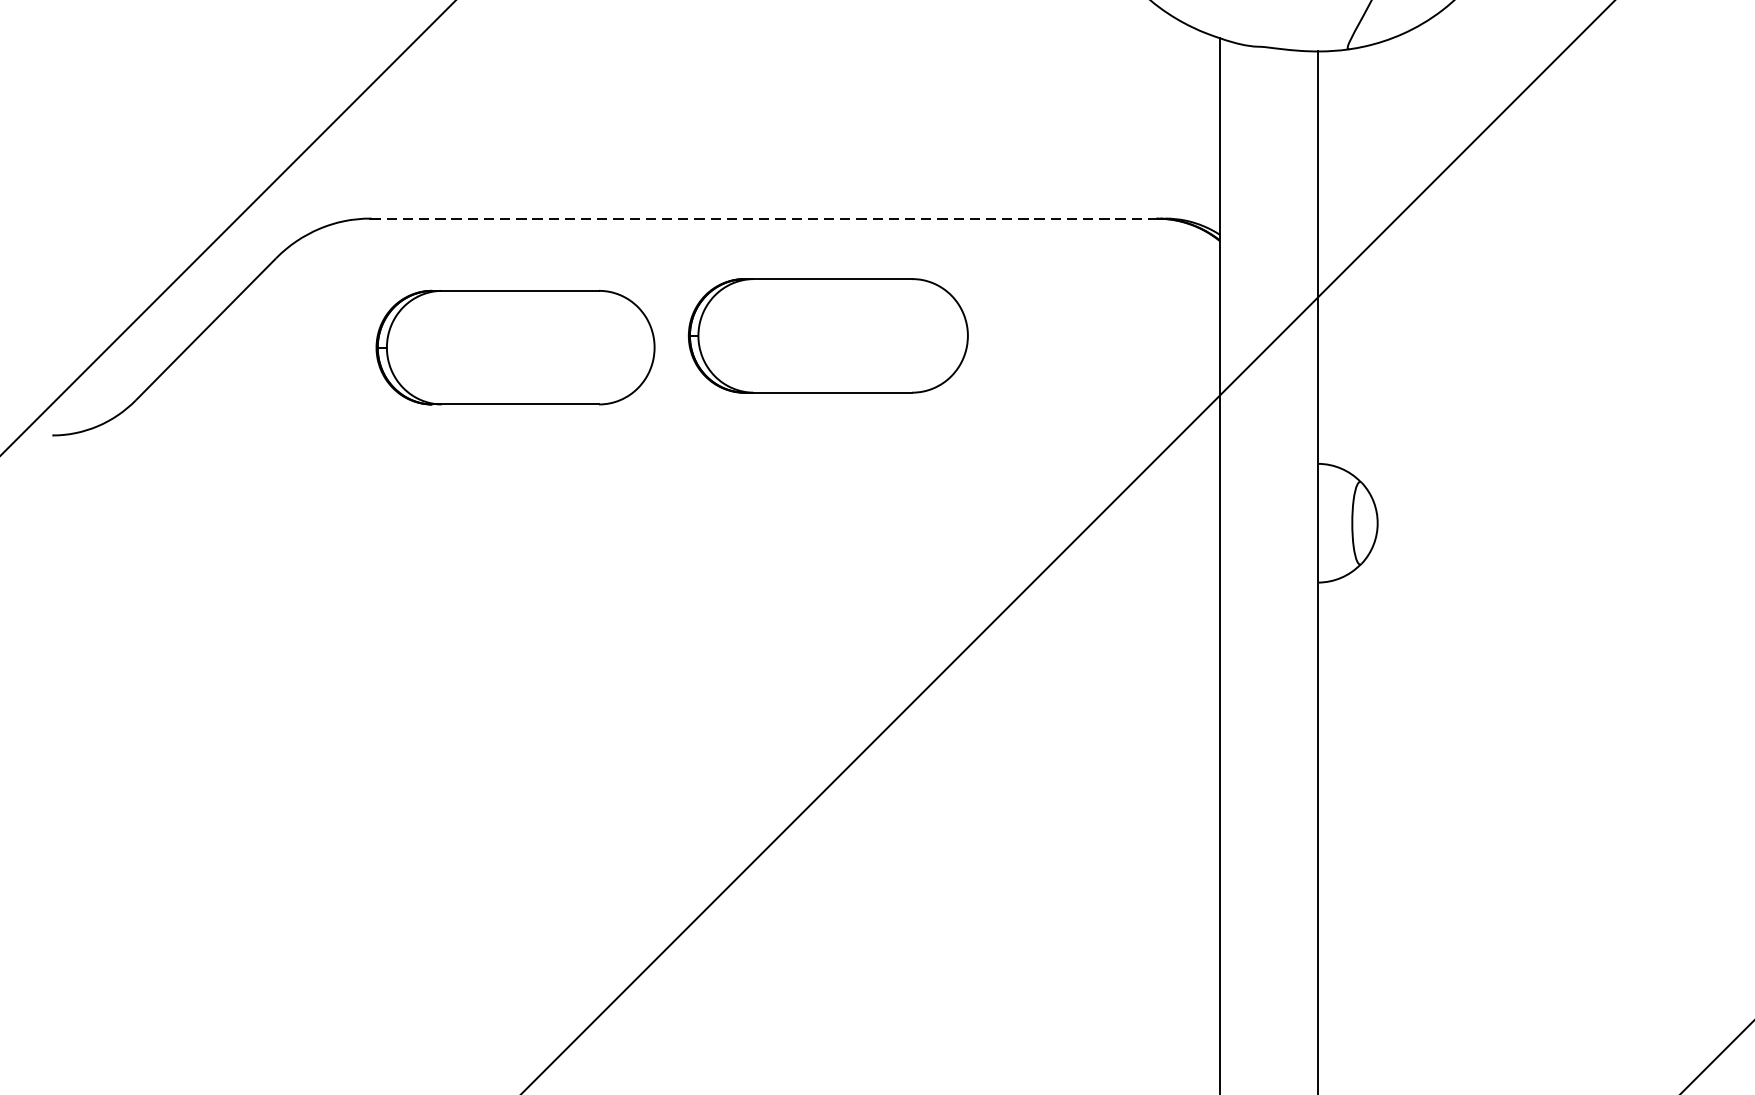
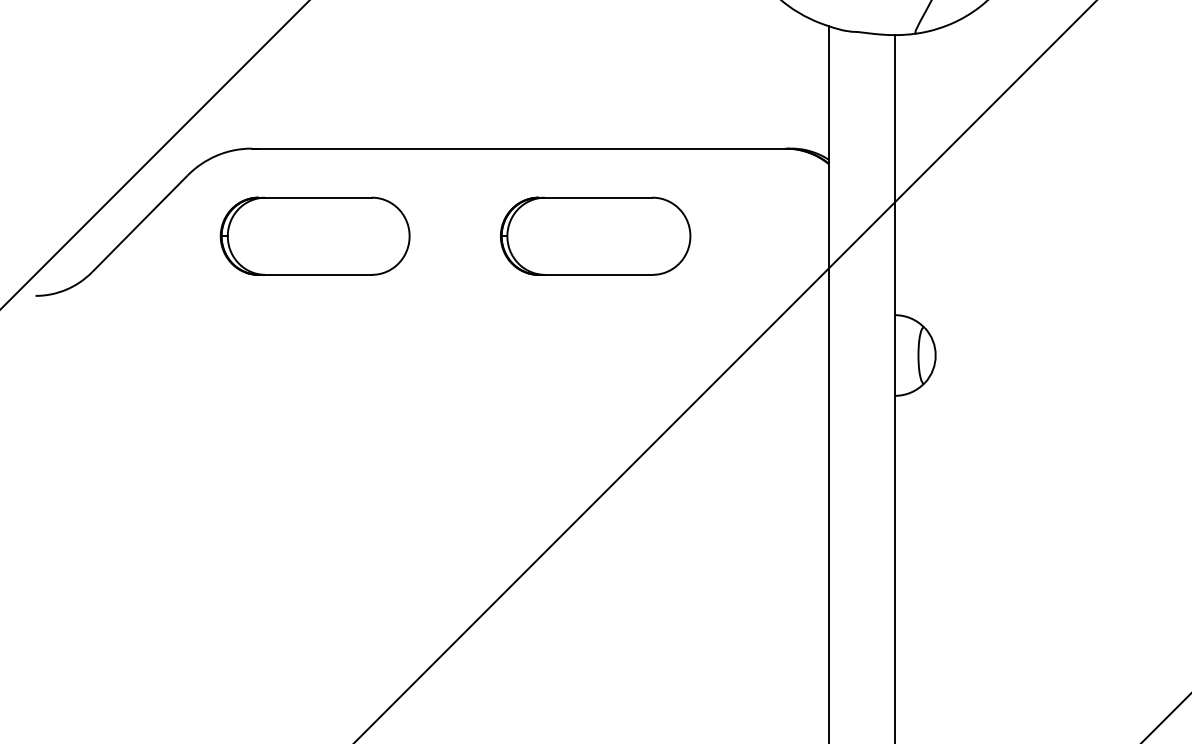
line: (763, 218) -> (518, 148), dashed -> solid
part: (828, 334) -> (595, 235), moved
part: (514, 346) -> (314, 235), moved

